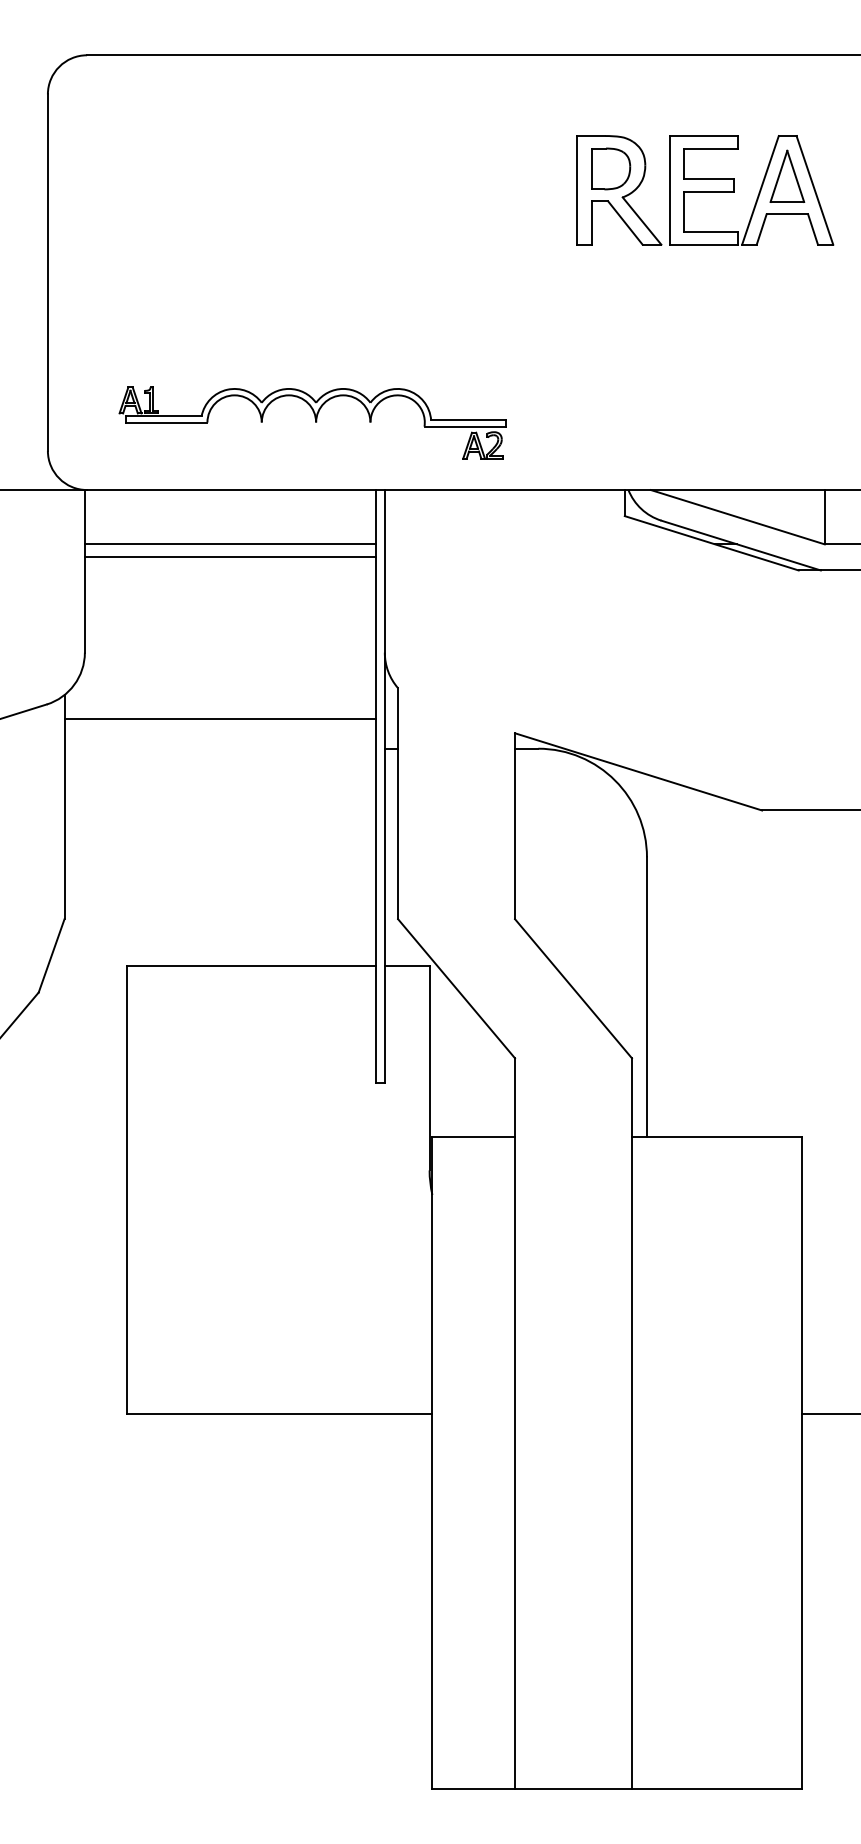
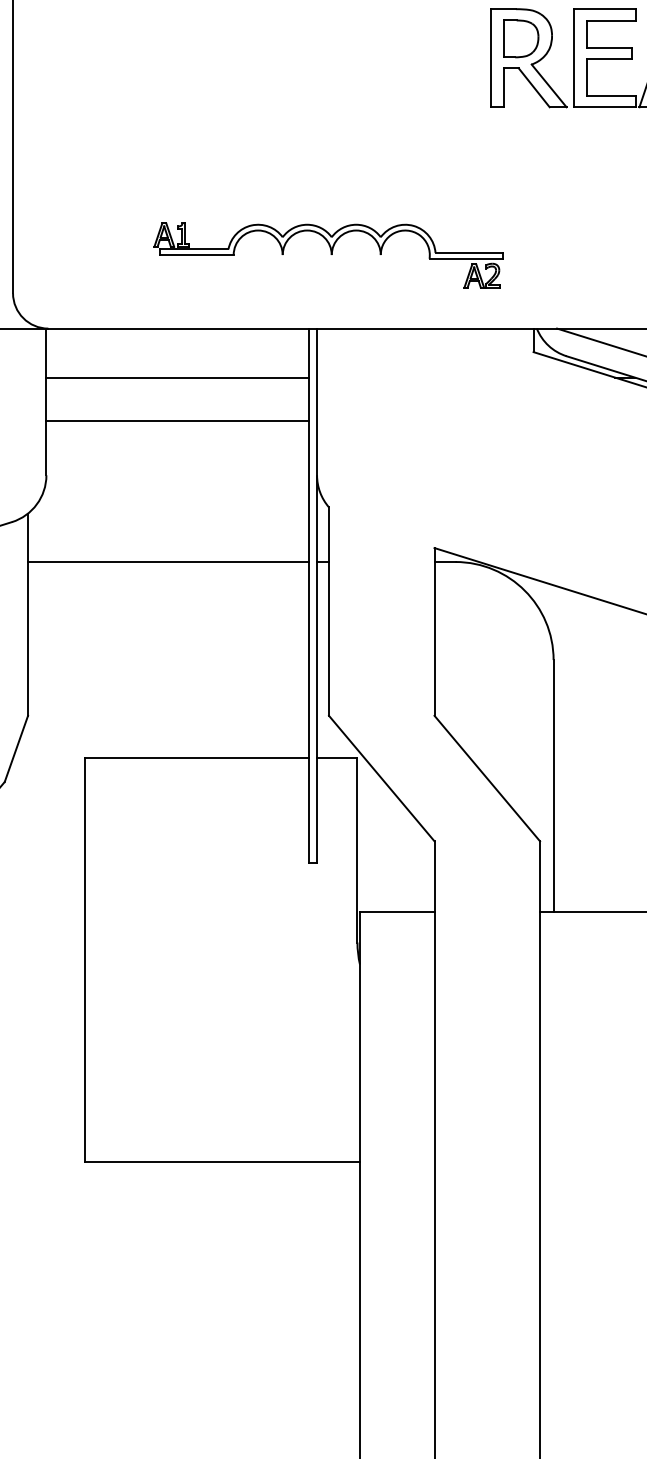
part: (312, 422) -> (328, 255), moved
line: (230, 557) -> (177, 421), moved
line: (220, 718) -> (168, 561), moved

